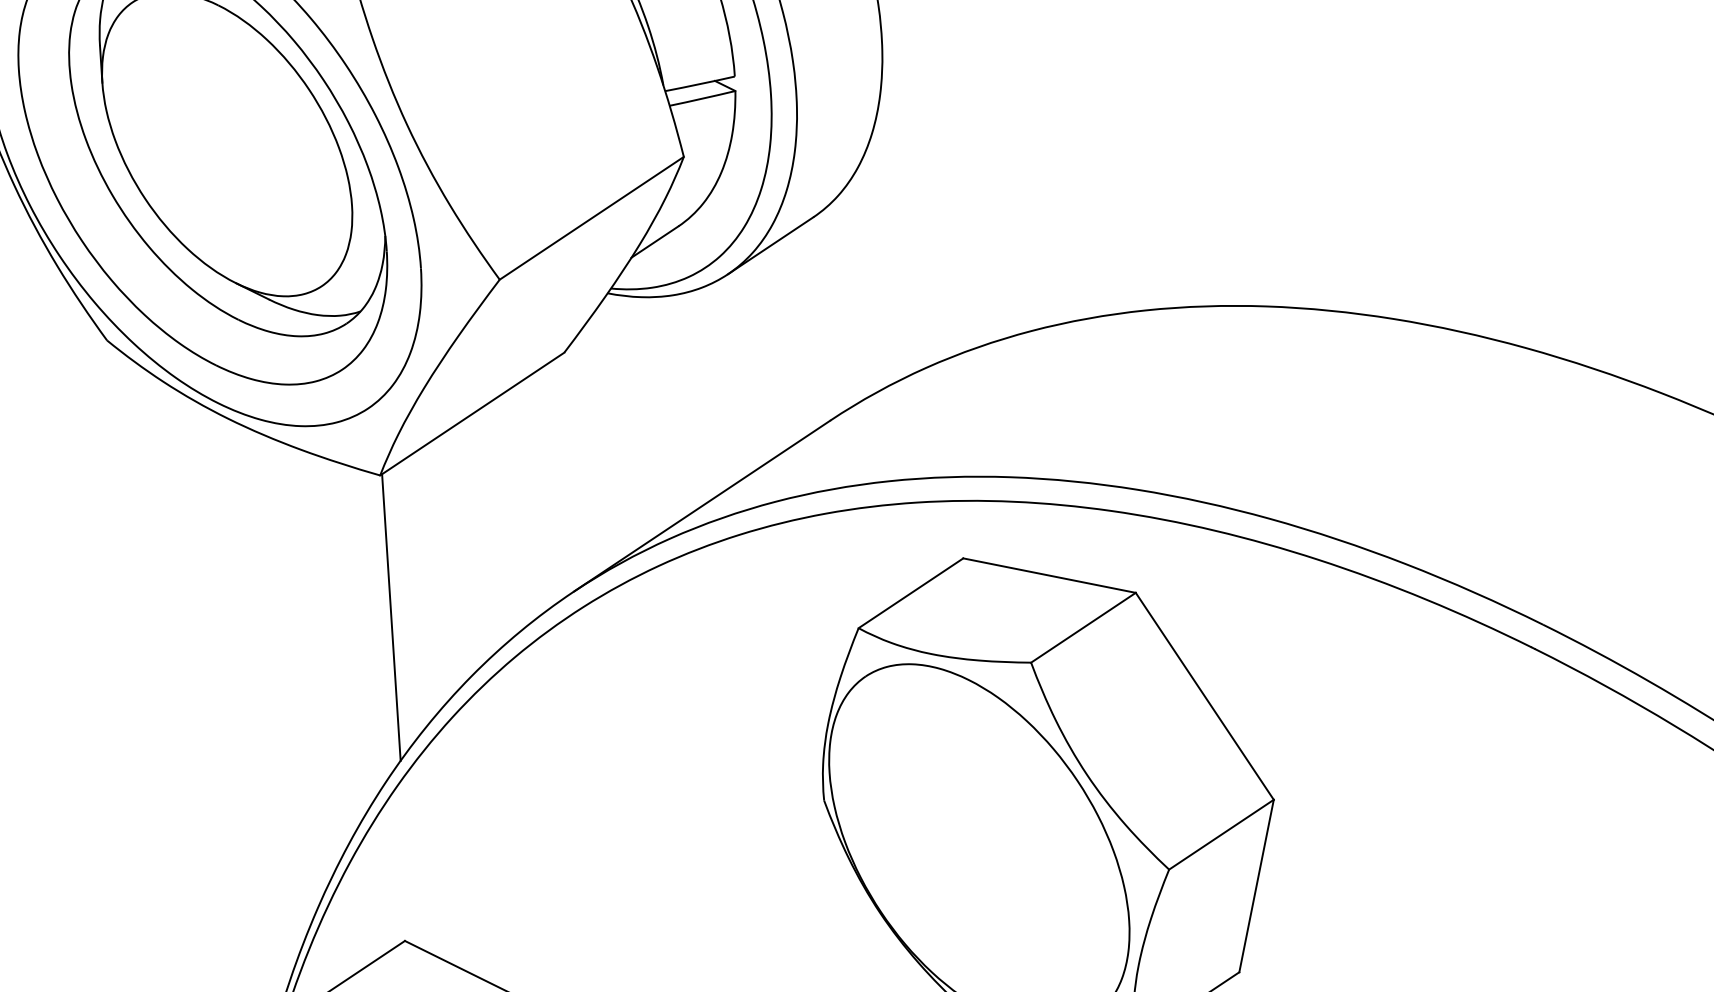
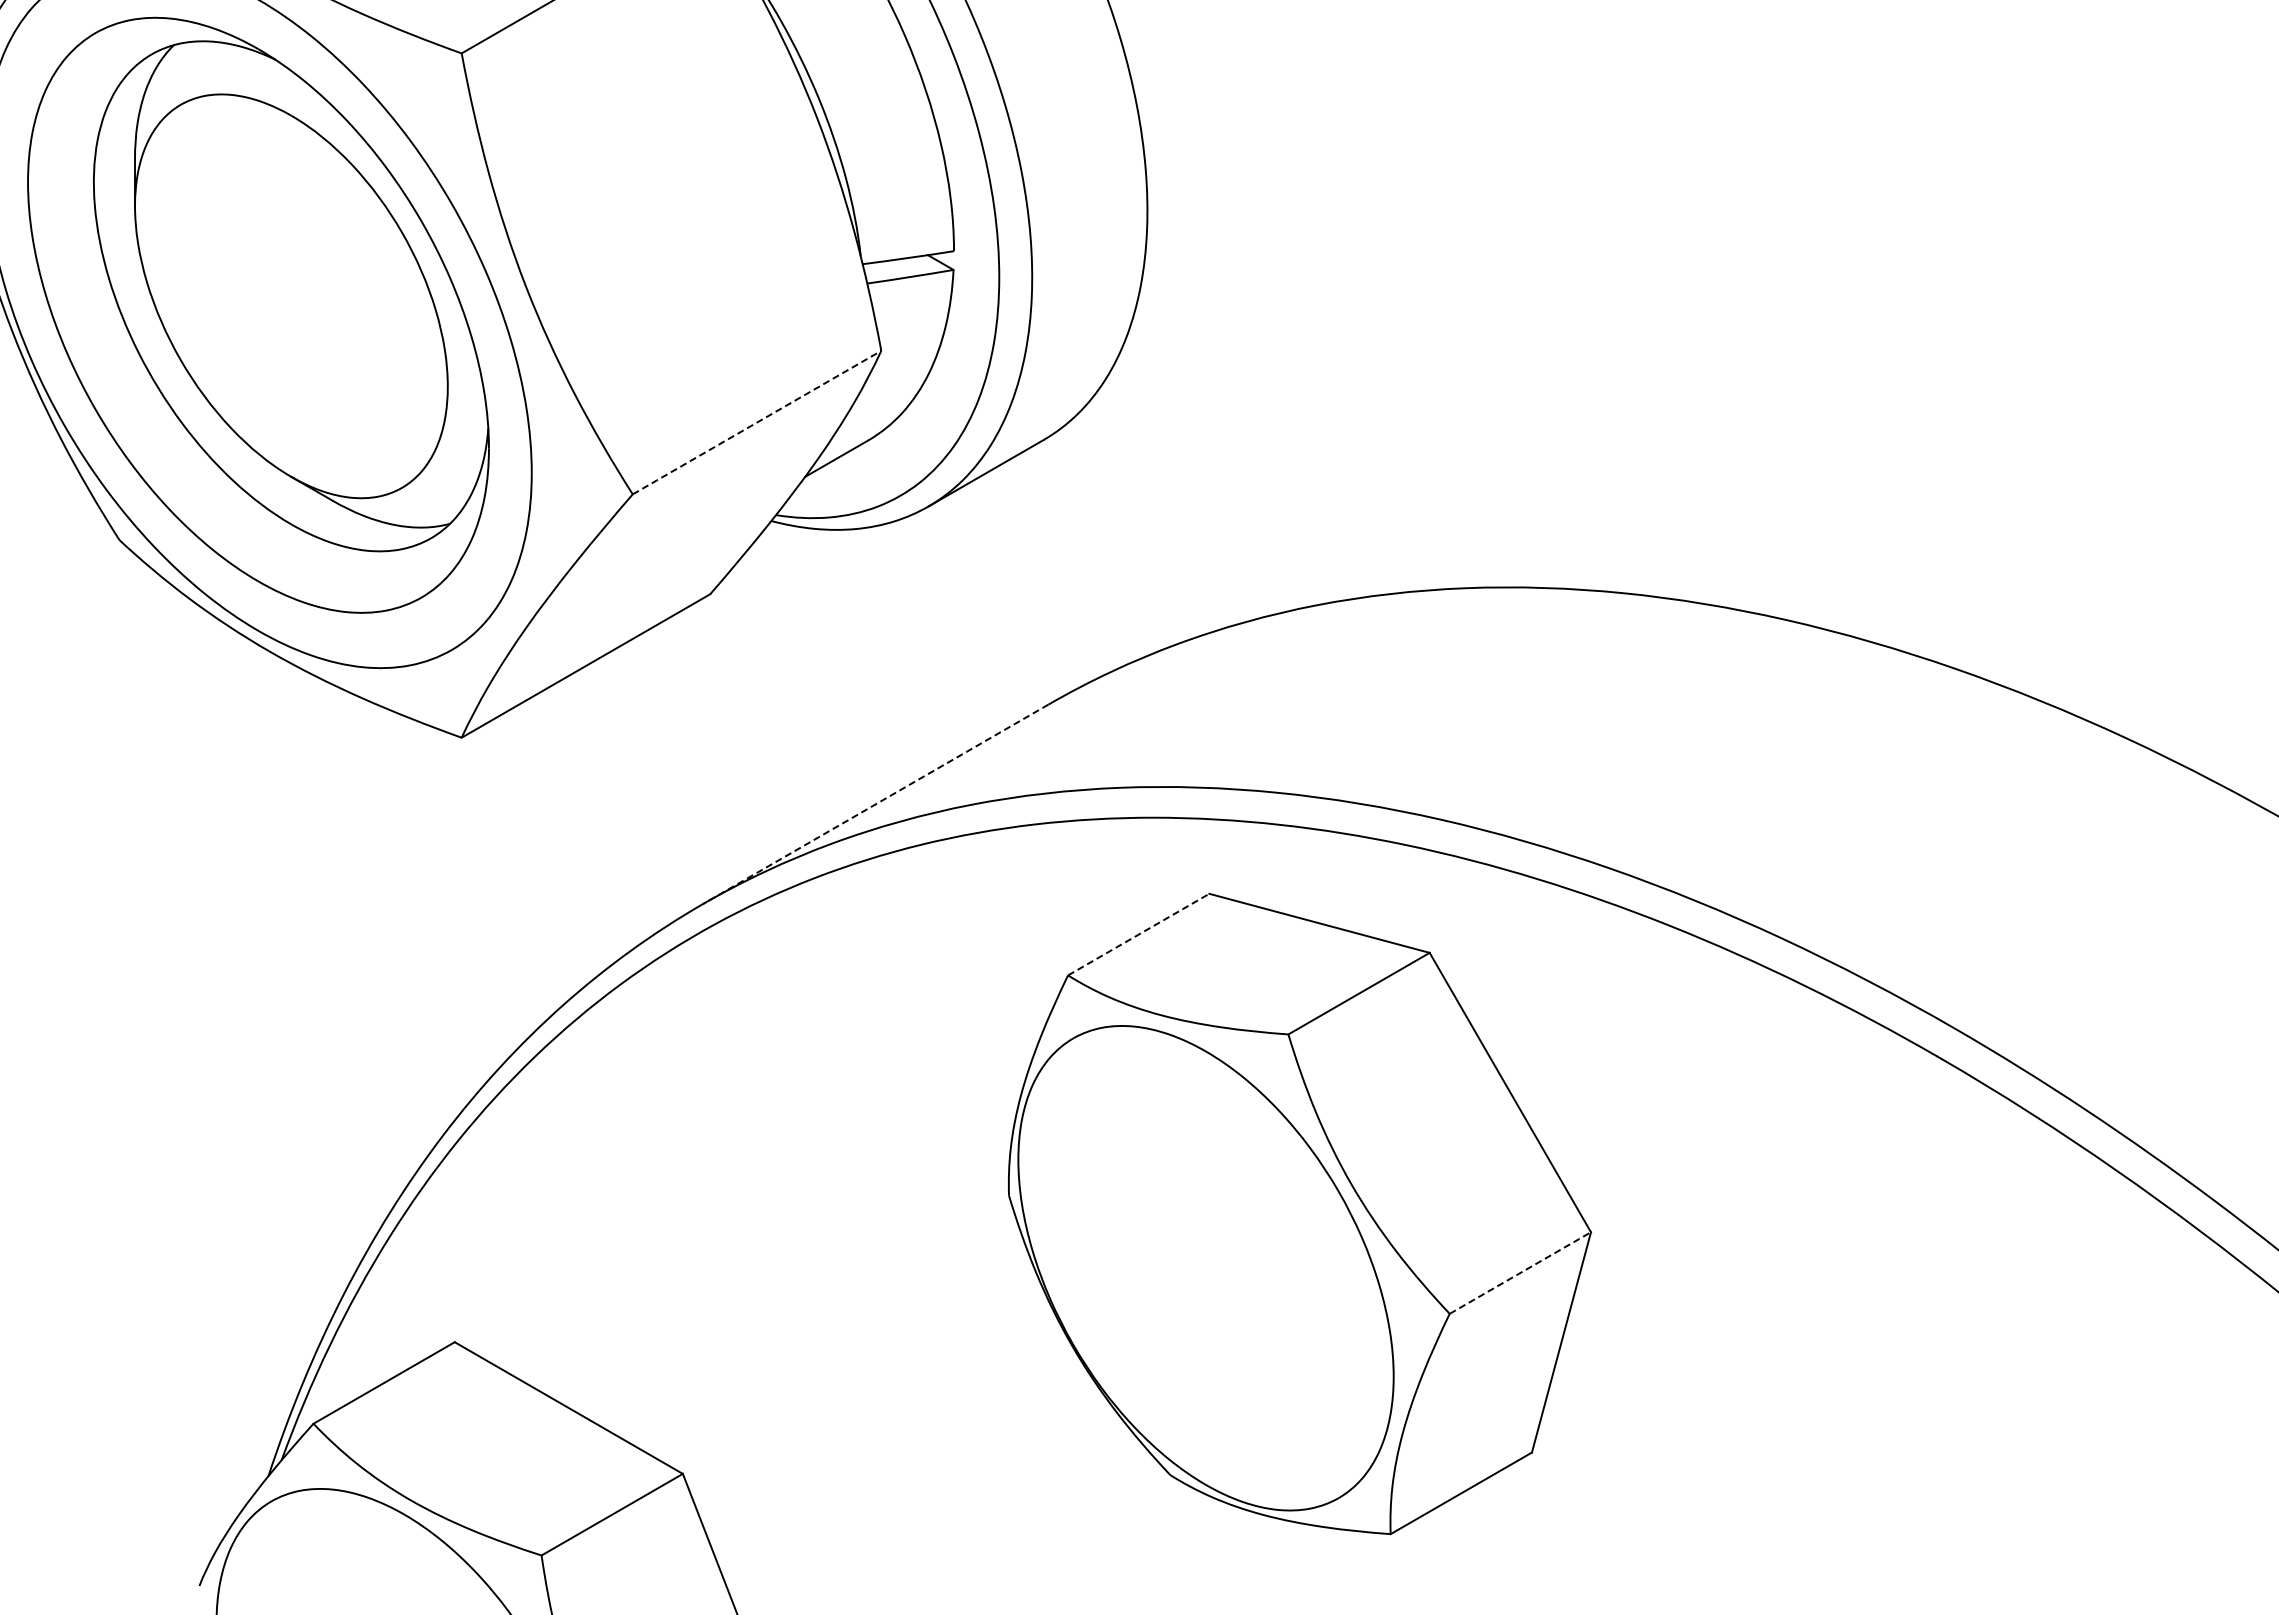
line: (592, 218) -> (757, 422), solid -> dashed
line: (701, 506) -> (875, 804), solid -> dashed
line: (910, 593) -> (1138, 934), solid -> dashed
line: (391, 617) -> (464, 922), removed
line: (1221, 835) -> (1520, 1273), solid -> dashed

